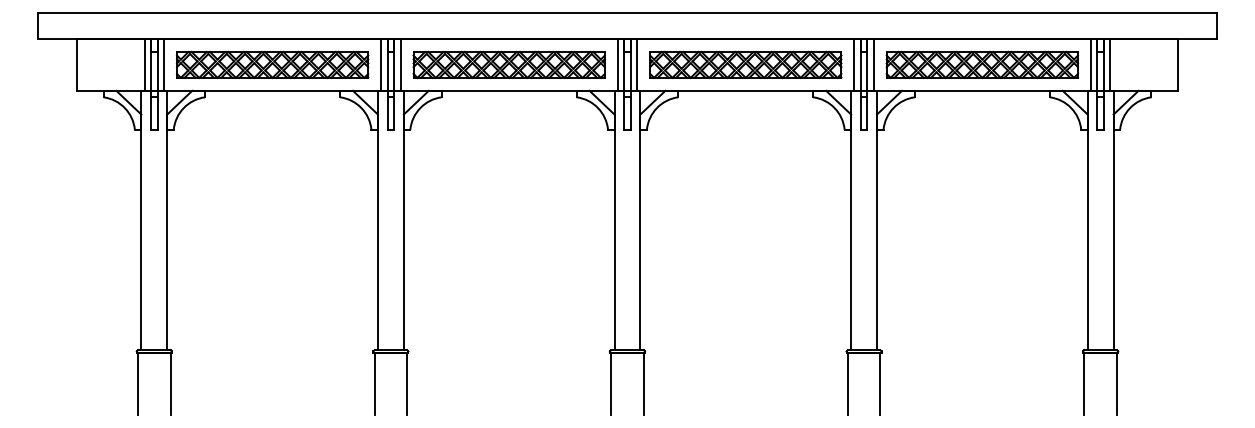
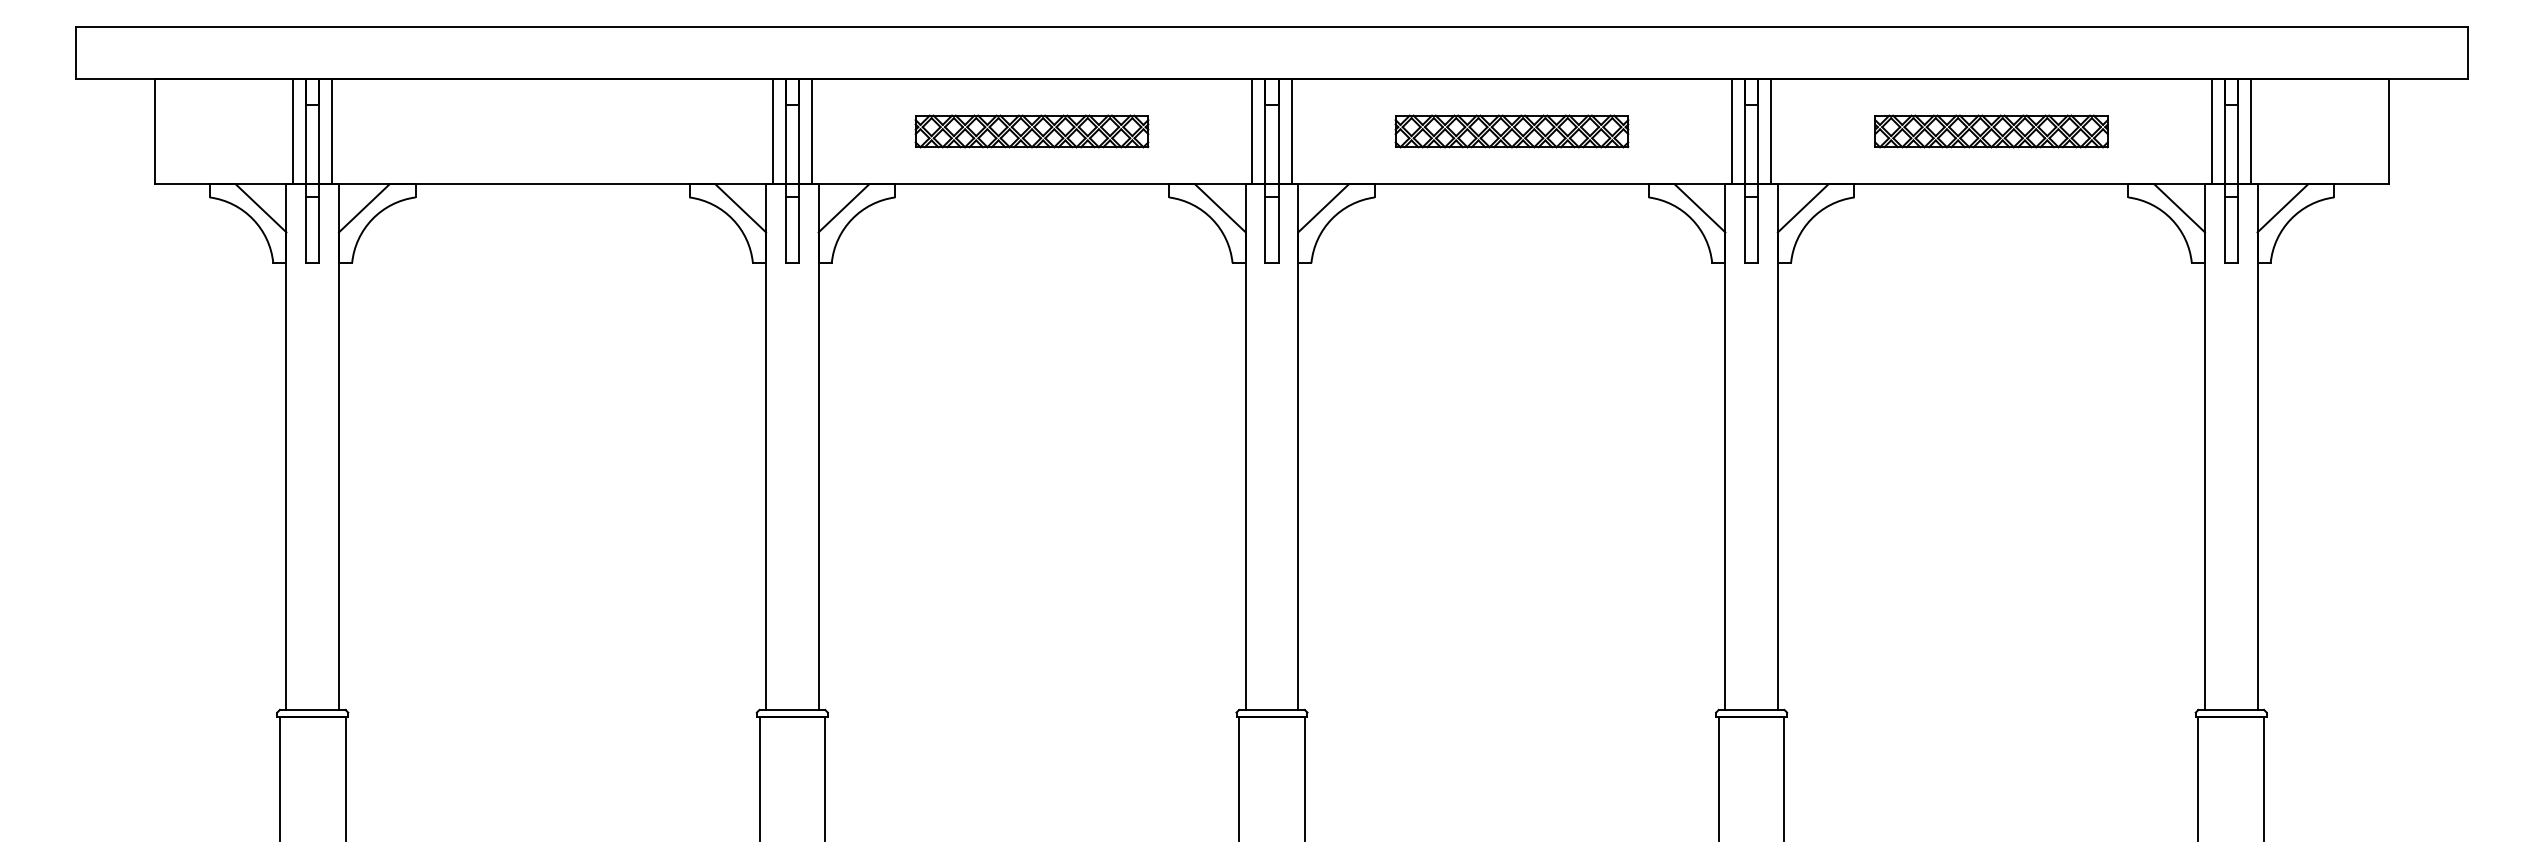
part: (272, 64) -> (552, 130), removed
part: (508, 64) -> (1030, 130), size x0.6
part: (745, 64) -> (1511, 130), size x0.6
part: (982, 64) -> (1991, 130), size x0.6

